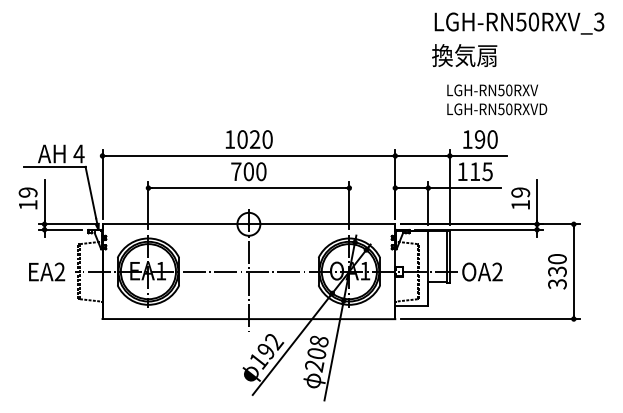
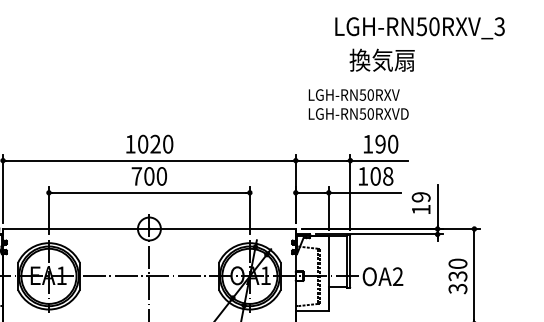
text: (464, 55) -> (382, 60), moved
text: (497, 99) -> (359, 104), moved
text: (481, 171) -> (382, 176), 115 -> 108

